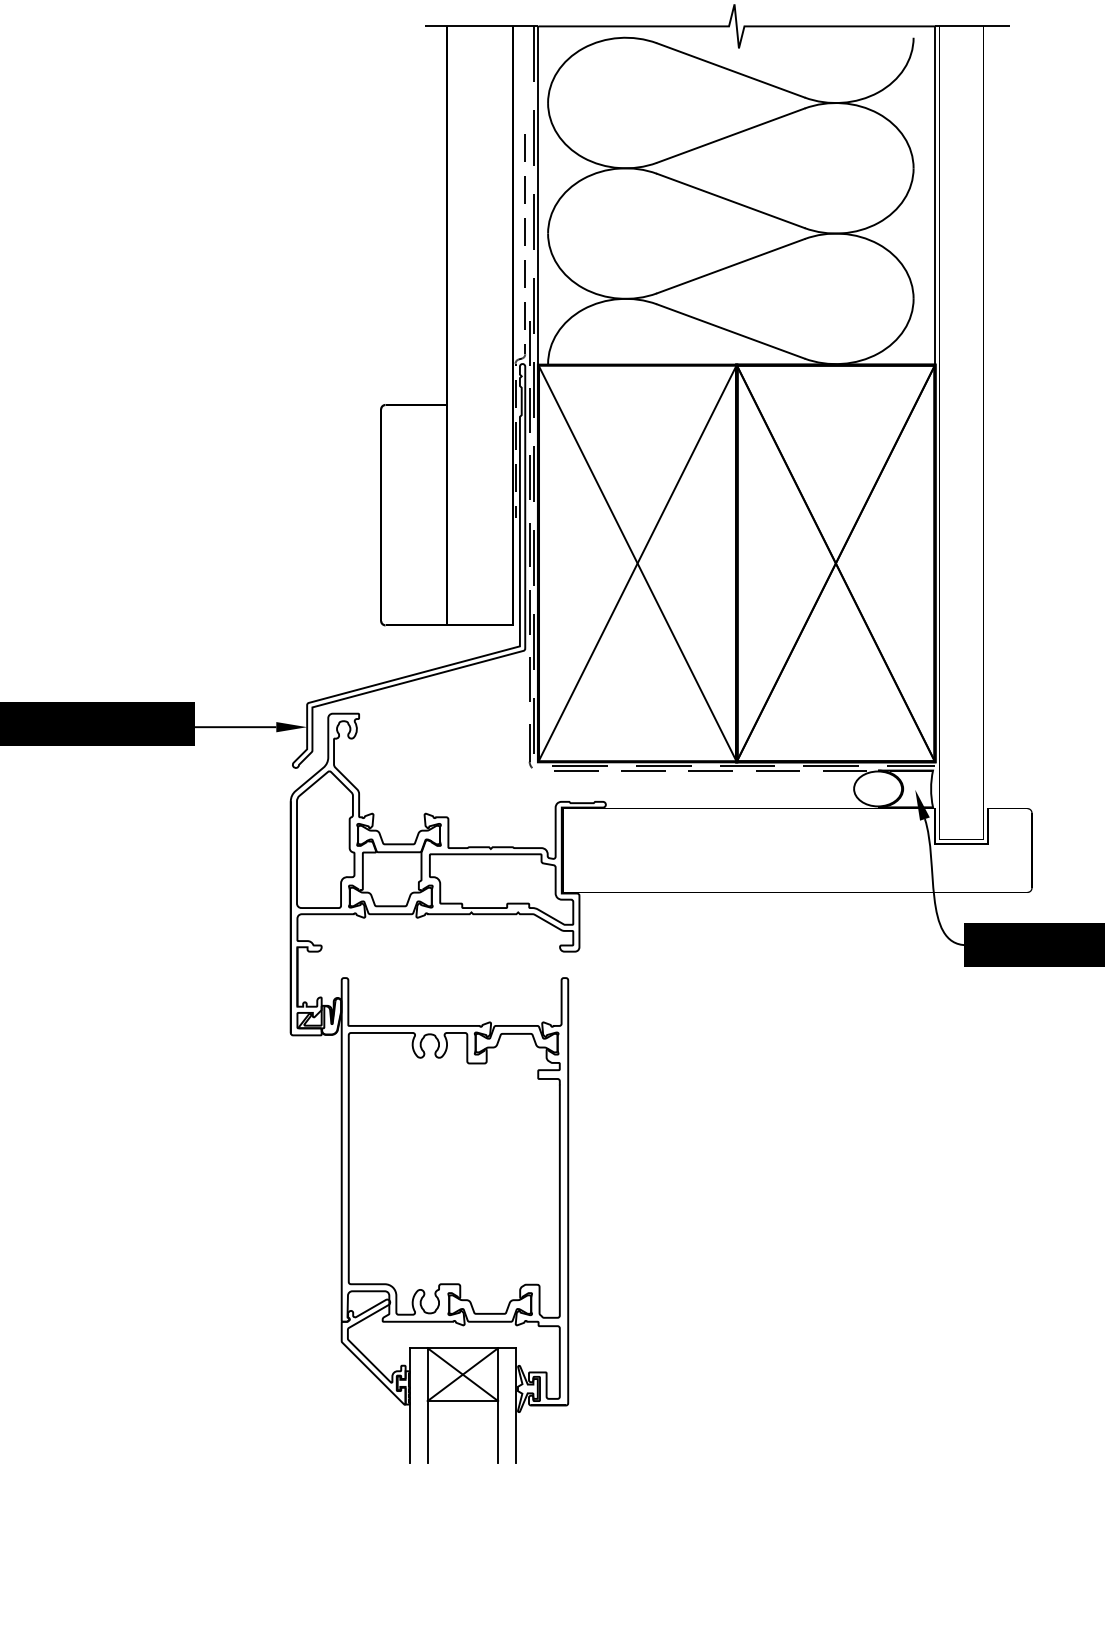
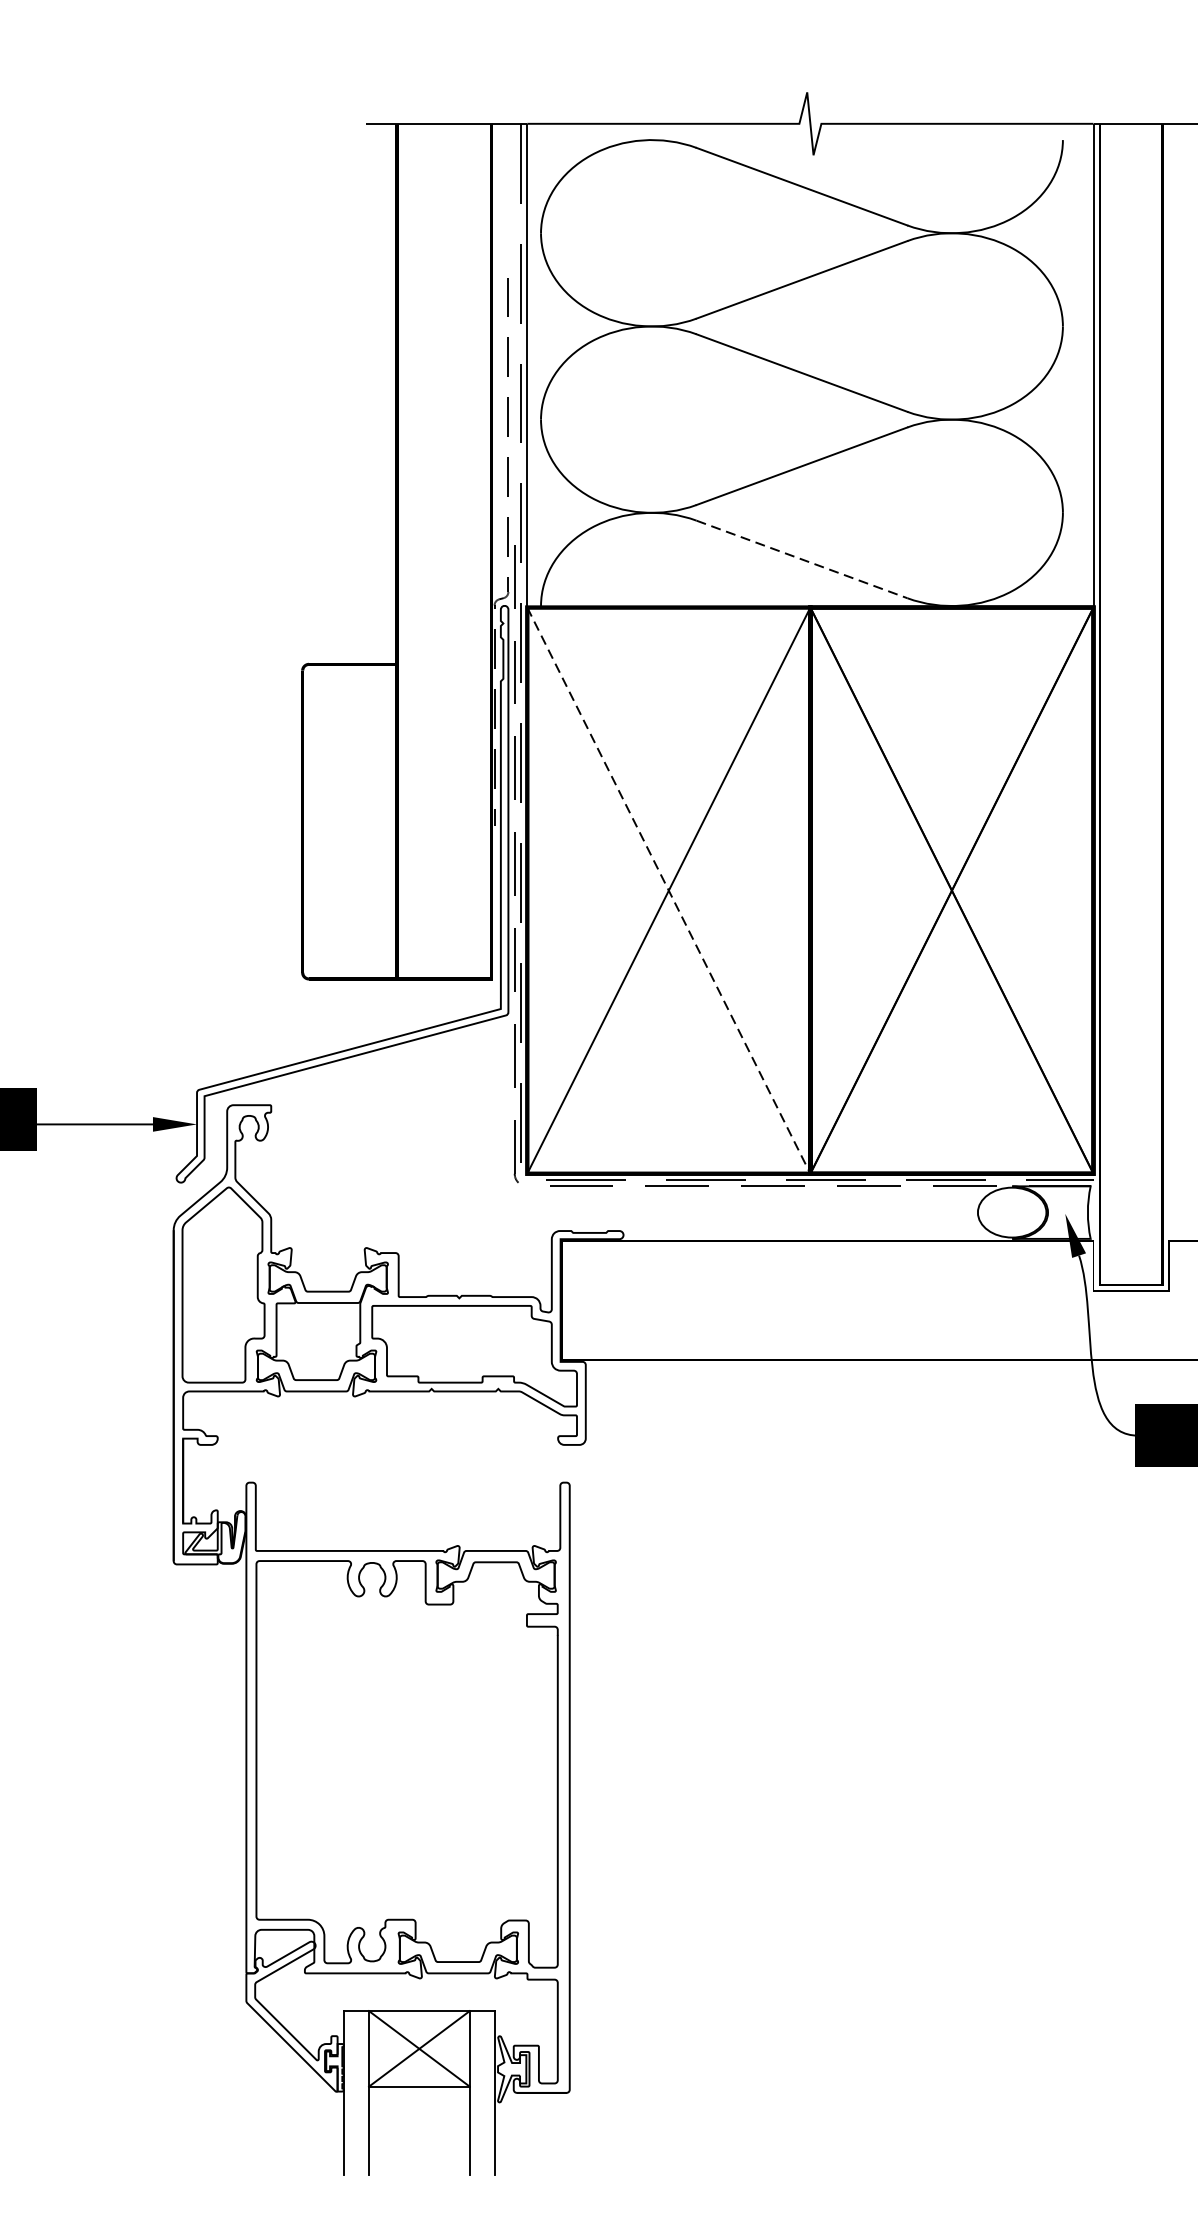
line: (730, 331) -> (801, 559), solid -> dashed
line: (637, 563) -> (668, 890), solid -> dashed

